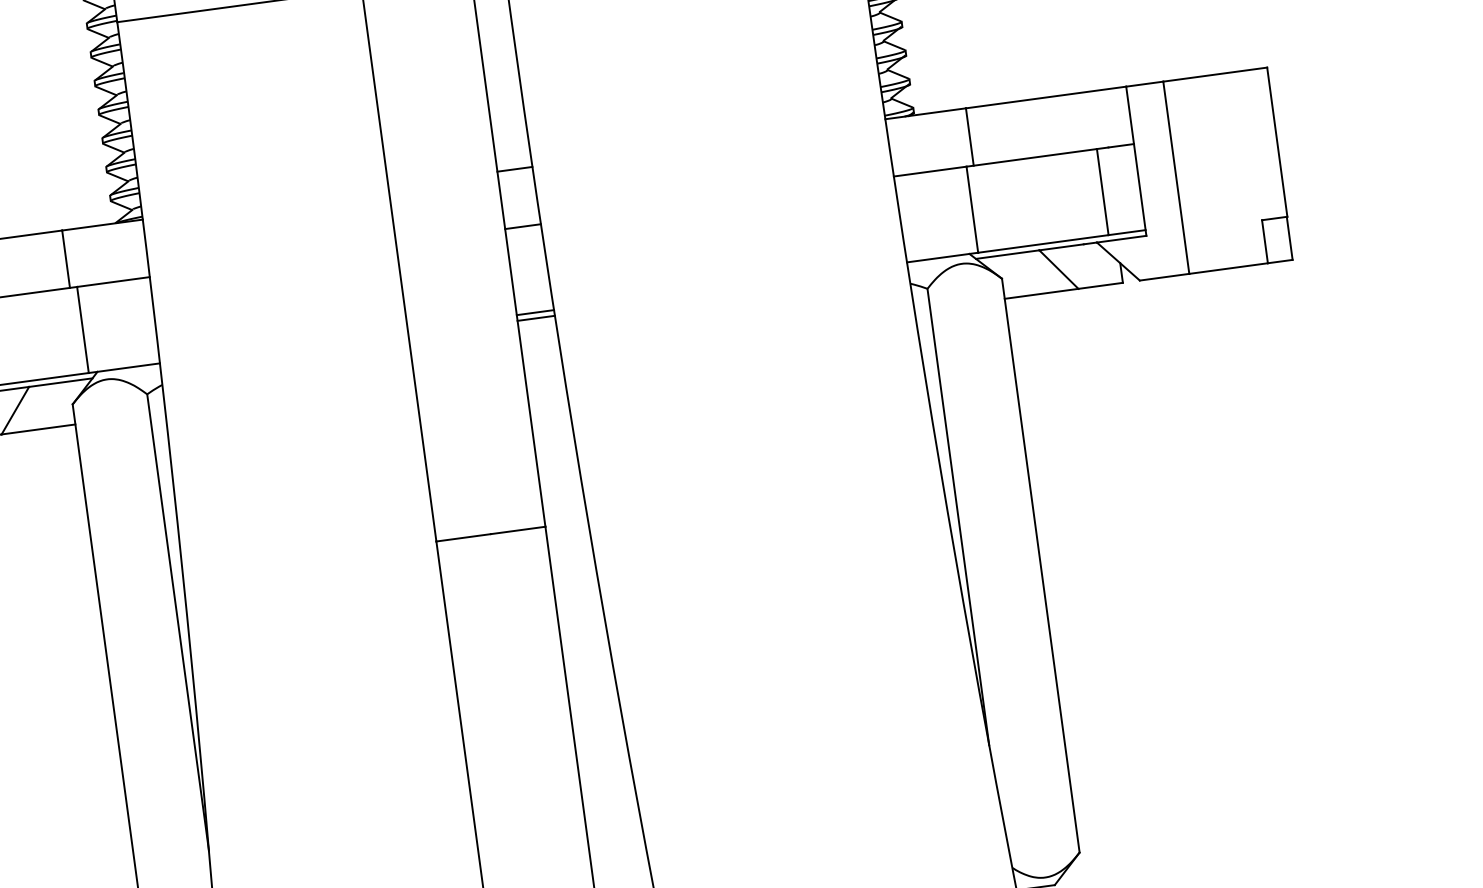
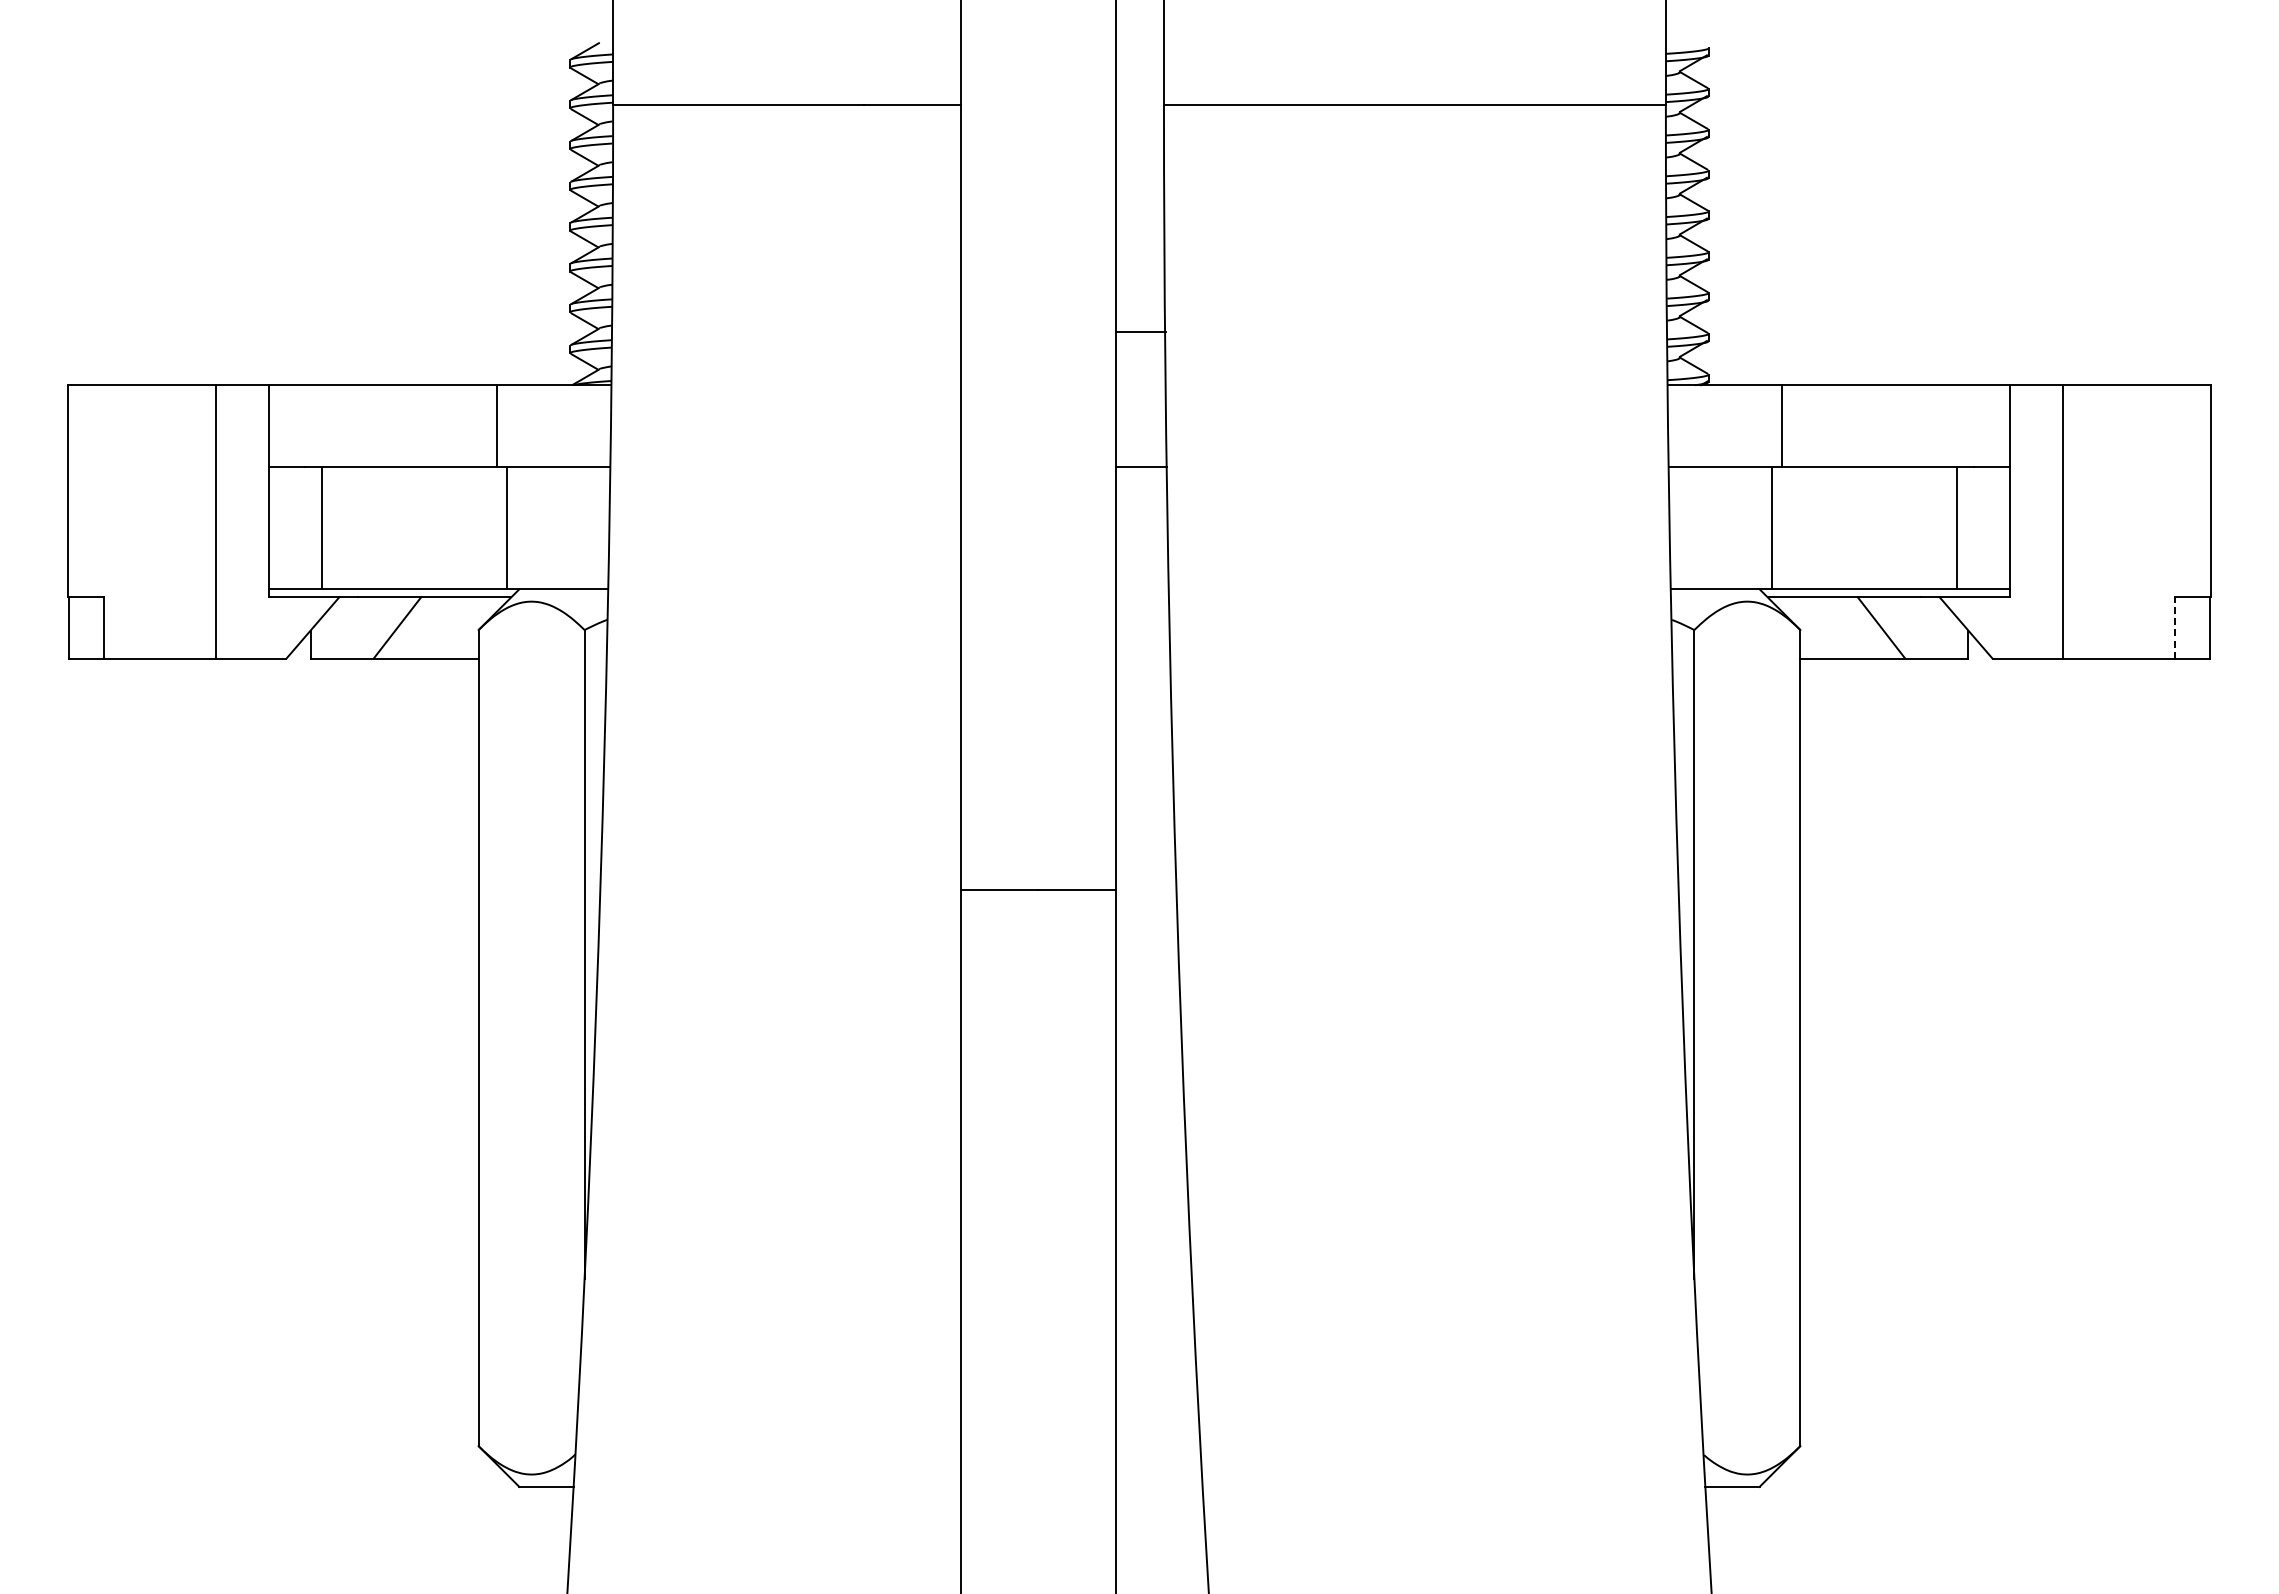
line: (514, 169) -> (1140, 332), moved
line: (1264, 242) -> (2174, 628), solid -> dashed
line: (534, 312) -> (1141, 589), removed
line: (535, 318) -> (1141, 597), removed

